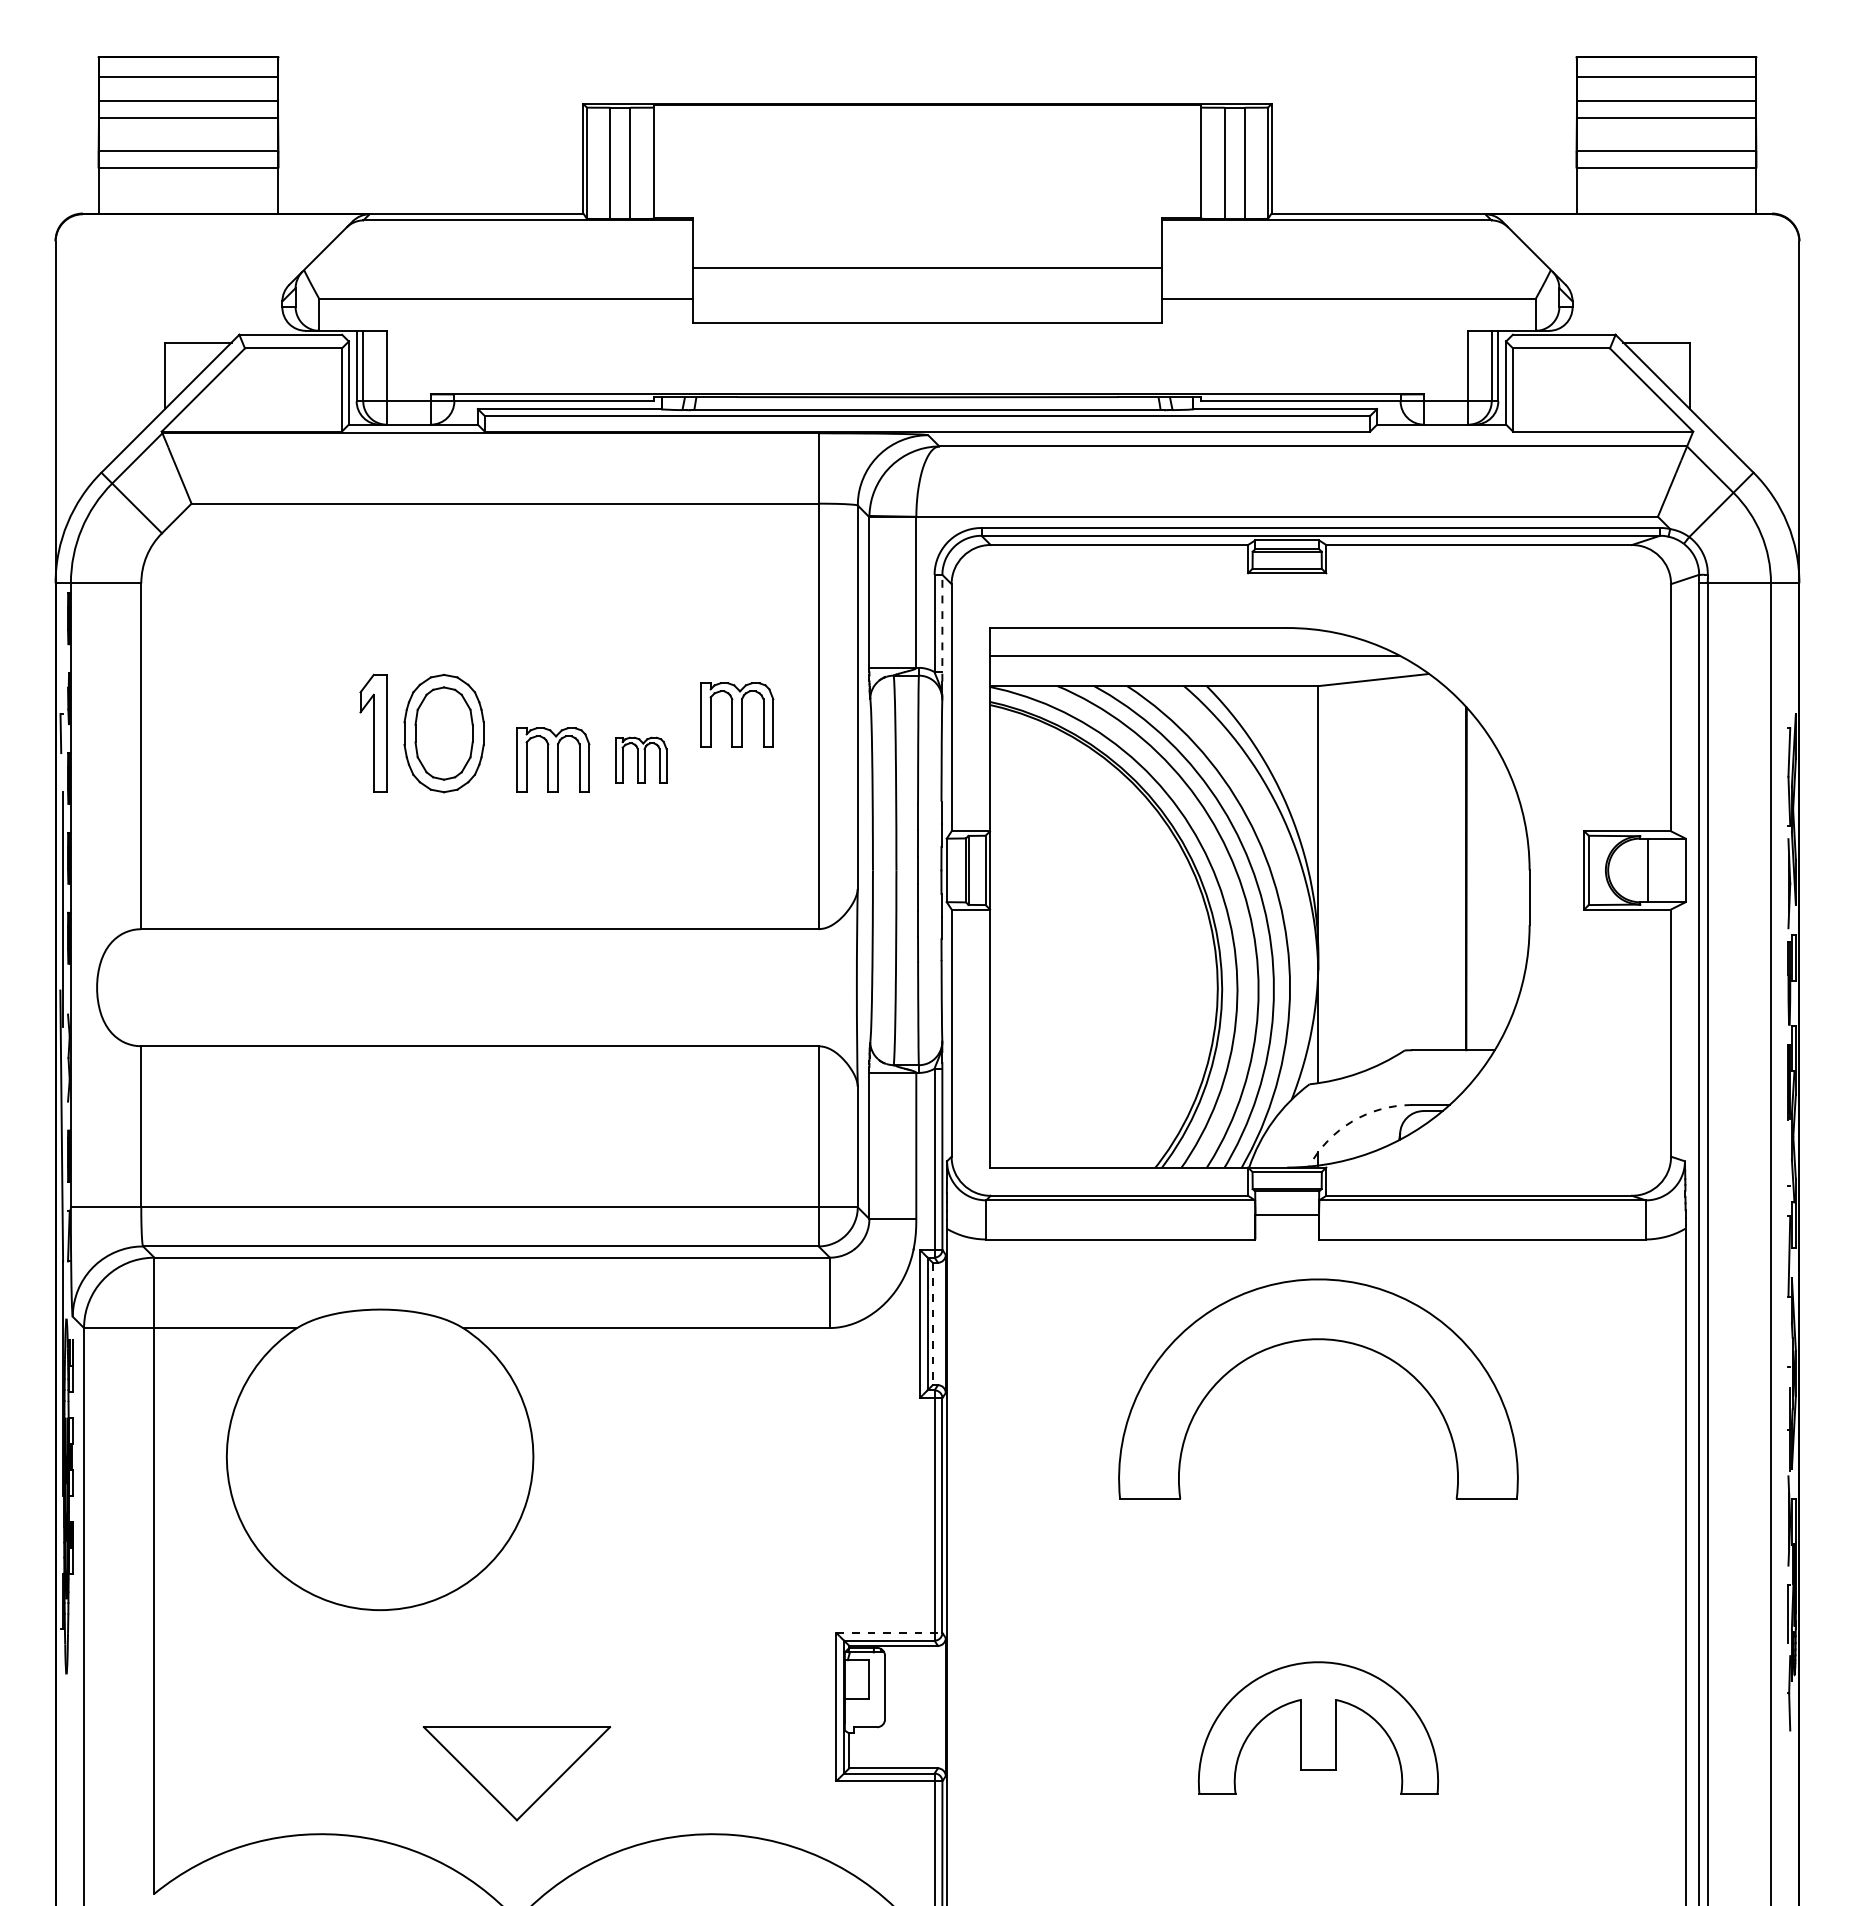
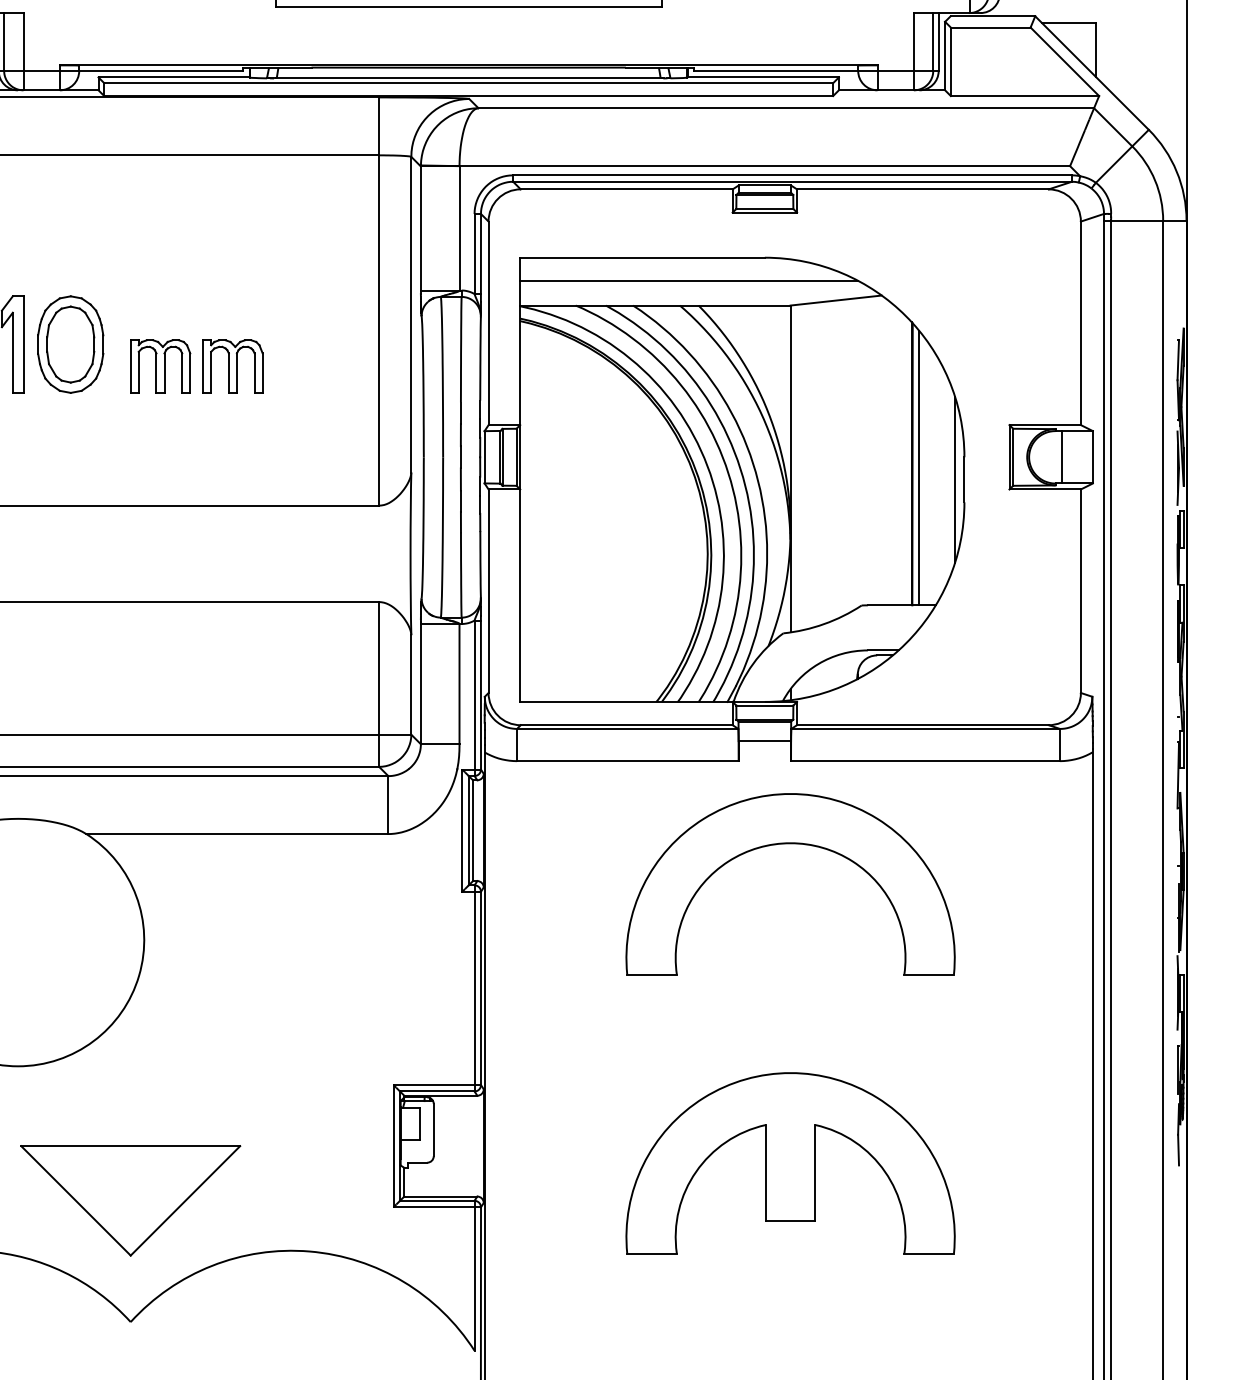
line: (942, 627) -> (481, 257), dashed -> solid
part: (737, 714) -> (312, 328), removed
part: (641, 759) -> (233, 365), size x1.43
line: (1474, 883) -> (919, 468), added
line: (1518, 897) -> (955, 479), added
arc: (1352, 1121) -> (818, 664), dashed -> solid
line: (932, 1324) -> (472, 831), dashed -> solid
line: (889, 1632) -> (437, 1084), dashed -> solid
part: (1318, 1727) -> (790, 1162), size x1.67
part: (516, 1773) -> (130, 1200), size x1.43

